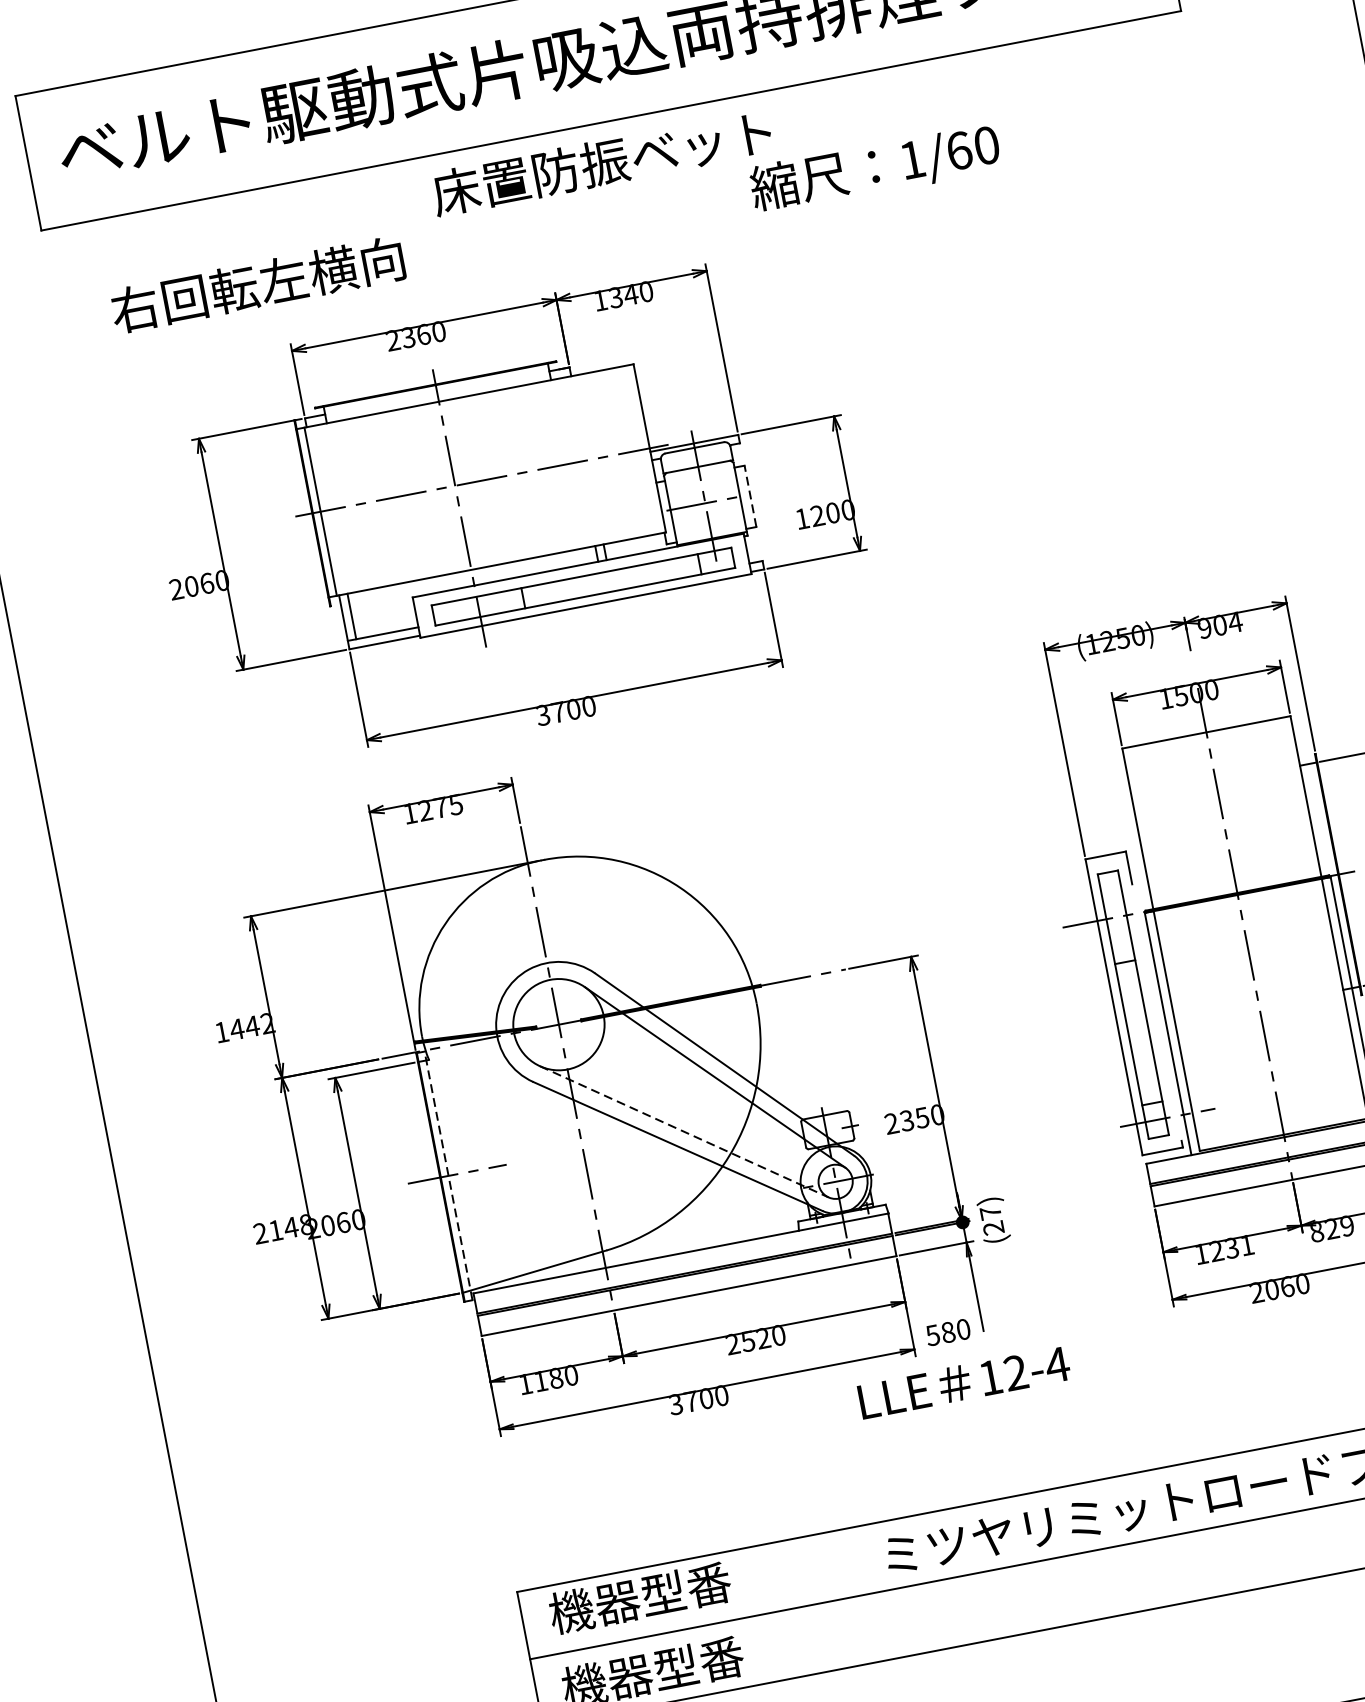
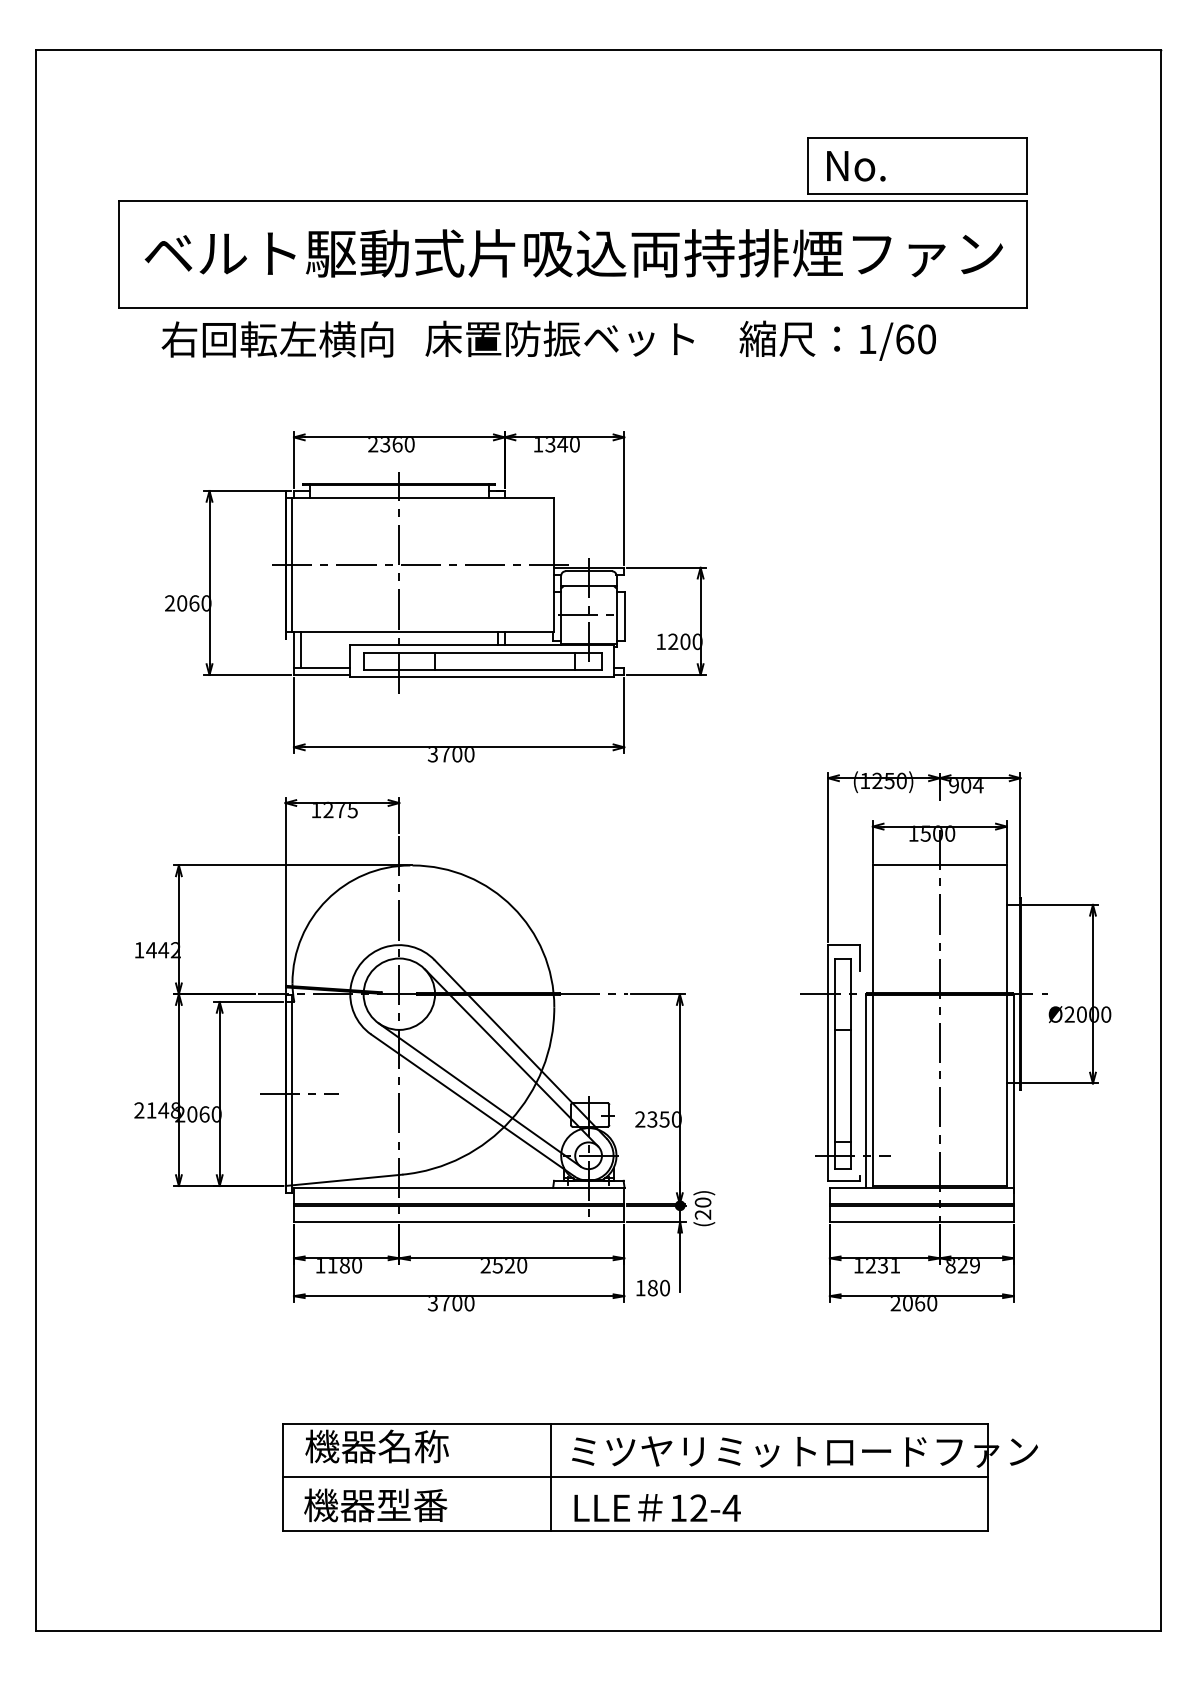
text: (874, 168) -> (837, 340), moved
text: (257, 284) -> (277, 339), moved
line: (750, 495) -> (624, 616), dashed -> solid
line: (684, 1132) -> (479, 1095), dashed -> solid
line: (448, 1175) -> (292, 1093), dashed -> solid
text: (989, 1212) -> (702, 1202), (27) -> (20)
text: (932, 1335) -> (640, 1288), 580 -> 180
text: (963, 1381) -> (657, 1507), moved
text: (686, 1589) -> (413, 1446), 機器型番 -> 機器名称
line: (866, 1593) -> (551, 1476), added

